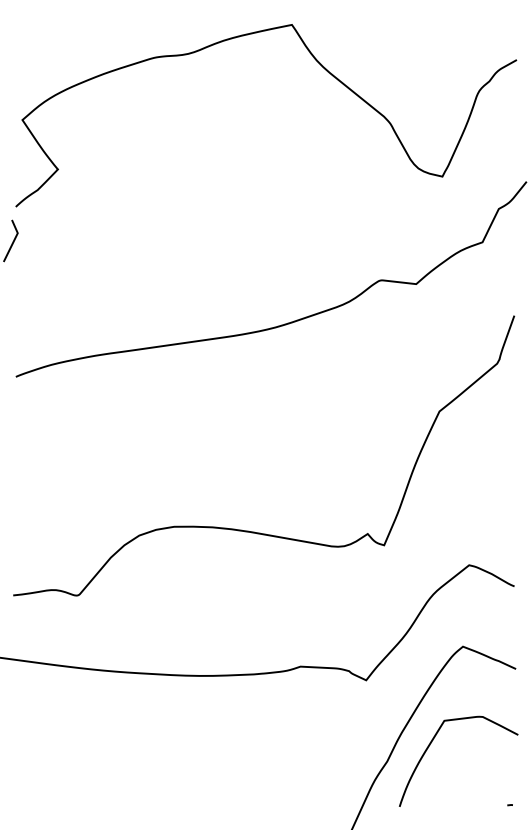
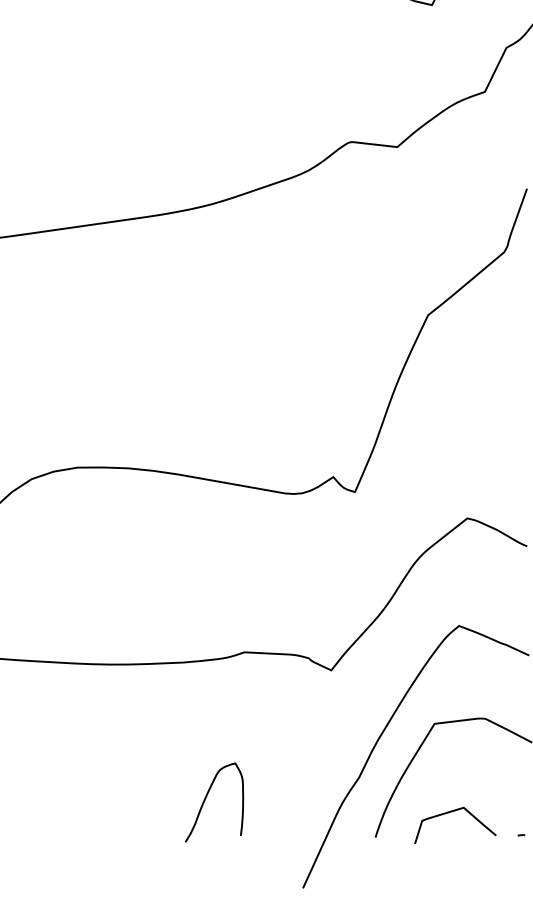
curve: (272, 776) -> (207, 797), added
curve: (456, 788) -> (450, 813), added

